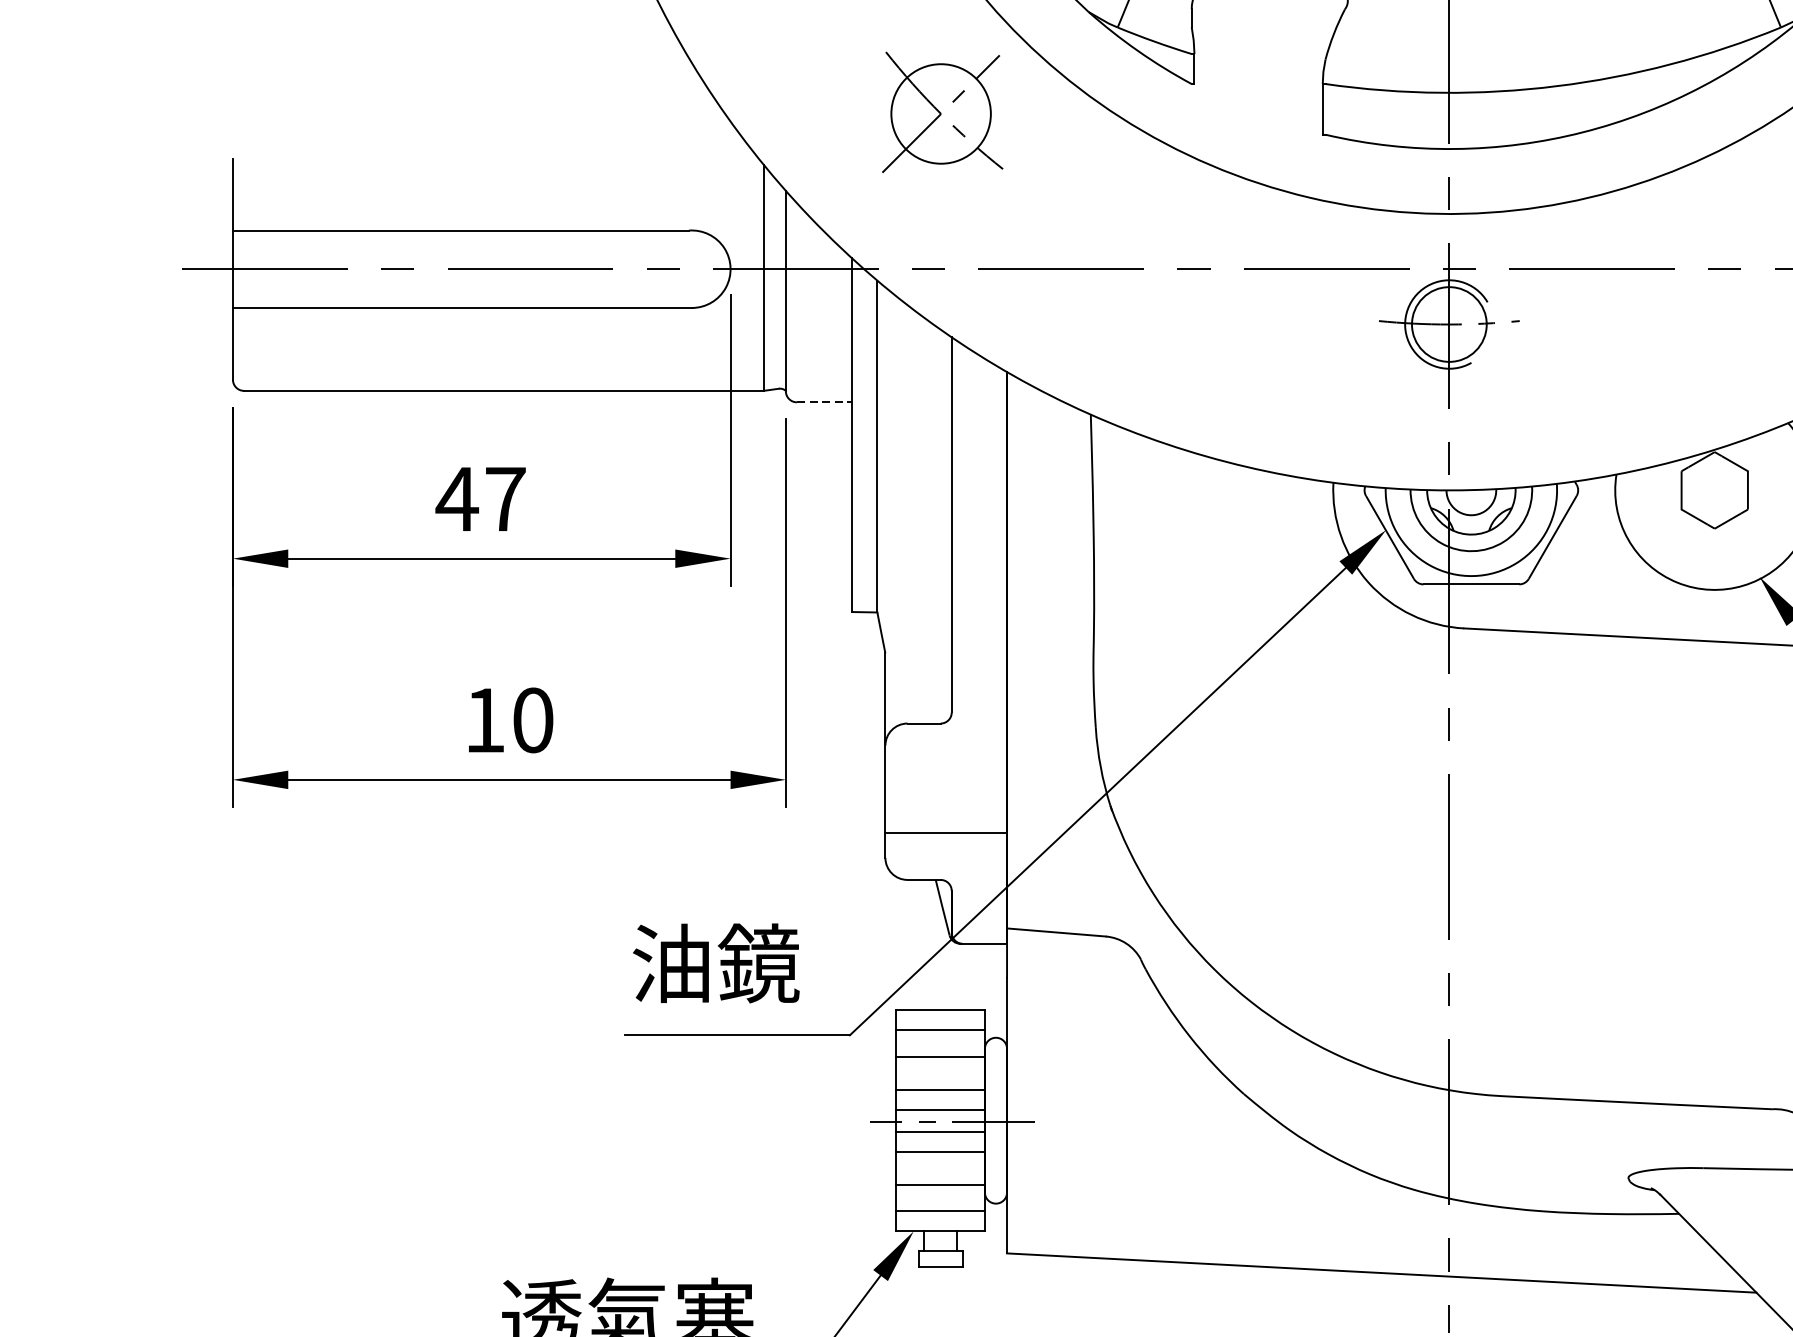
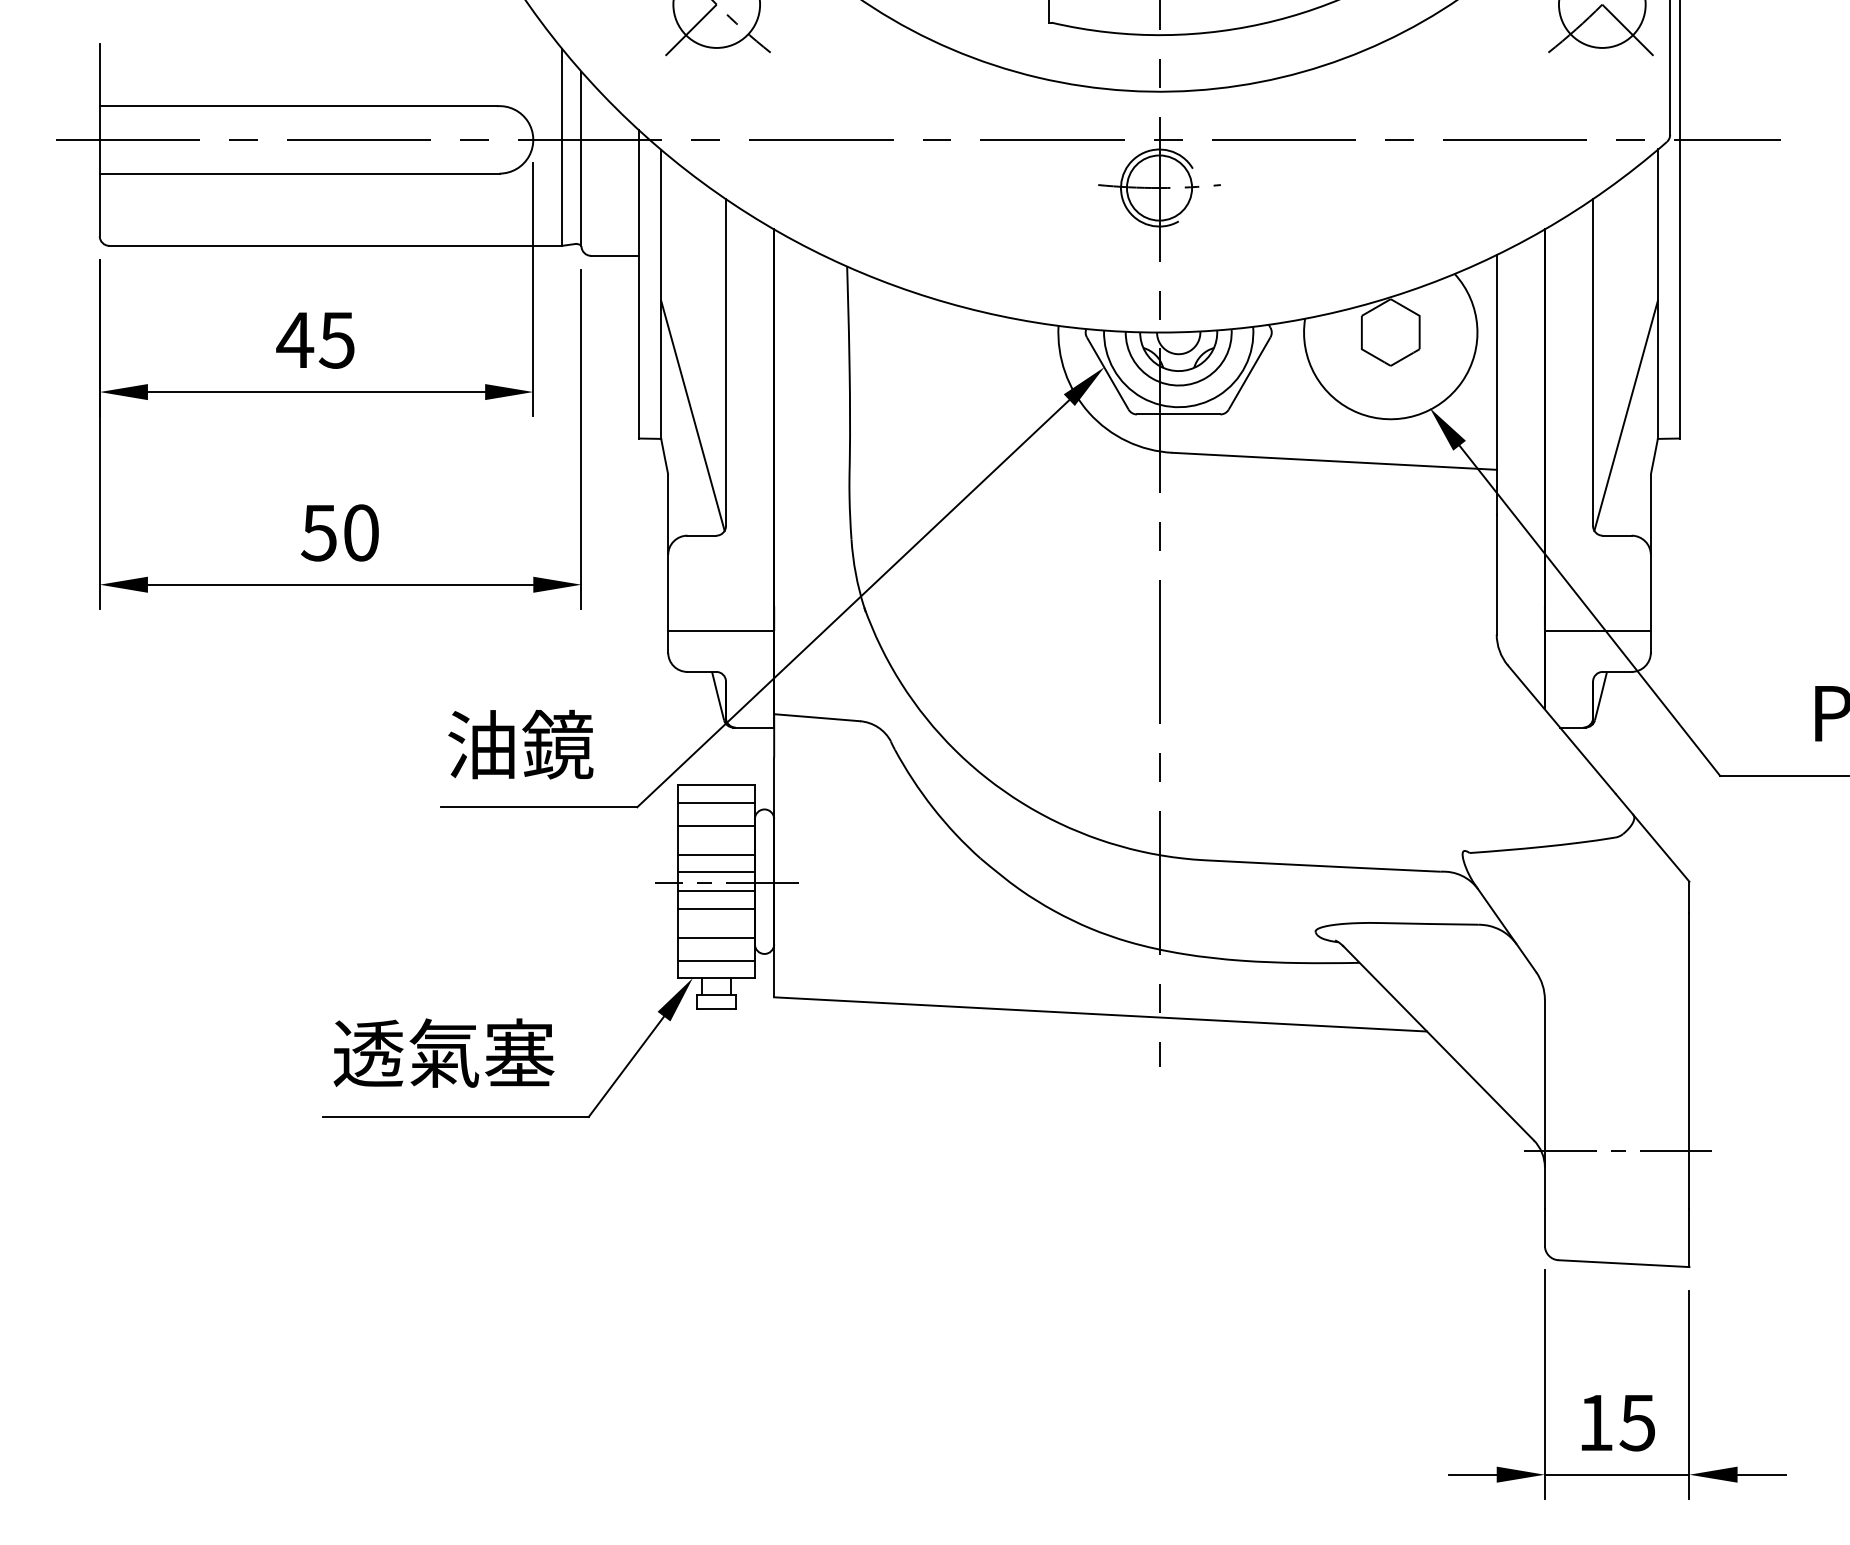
line: (824, 401) -> (615, 255), dashed -> solid
text: (504, 499) -> (336, 340), 47 -> 45
line: (913, 585) -> (692, 415), added
text: (484, 721) -> (318, 533), 10 -> 50

